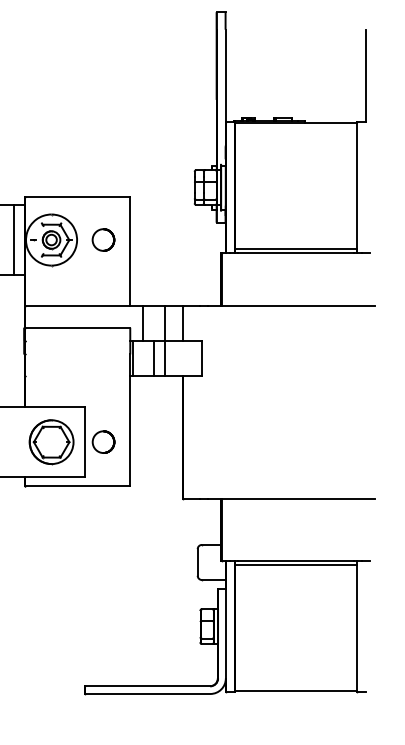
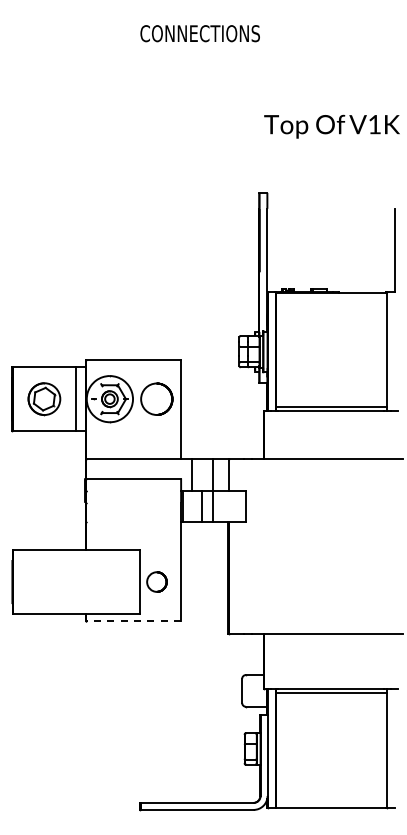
part: (103, 239) -> (156, 398), size x1.6
part: (51, 442) -> (109, 582), removed
line: (77, 485) -> (133, 621), solid -> dashed

